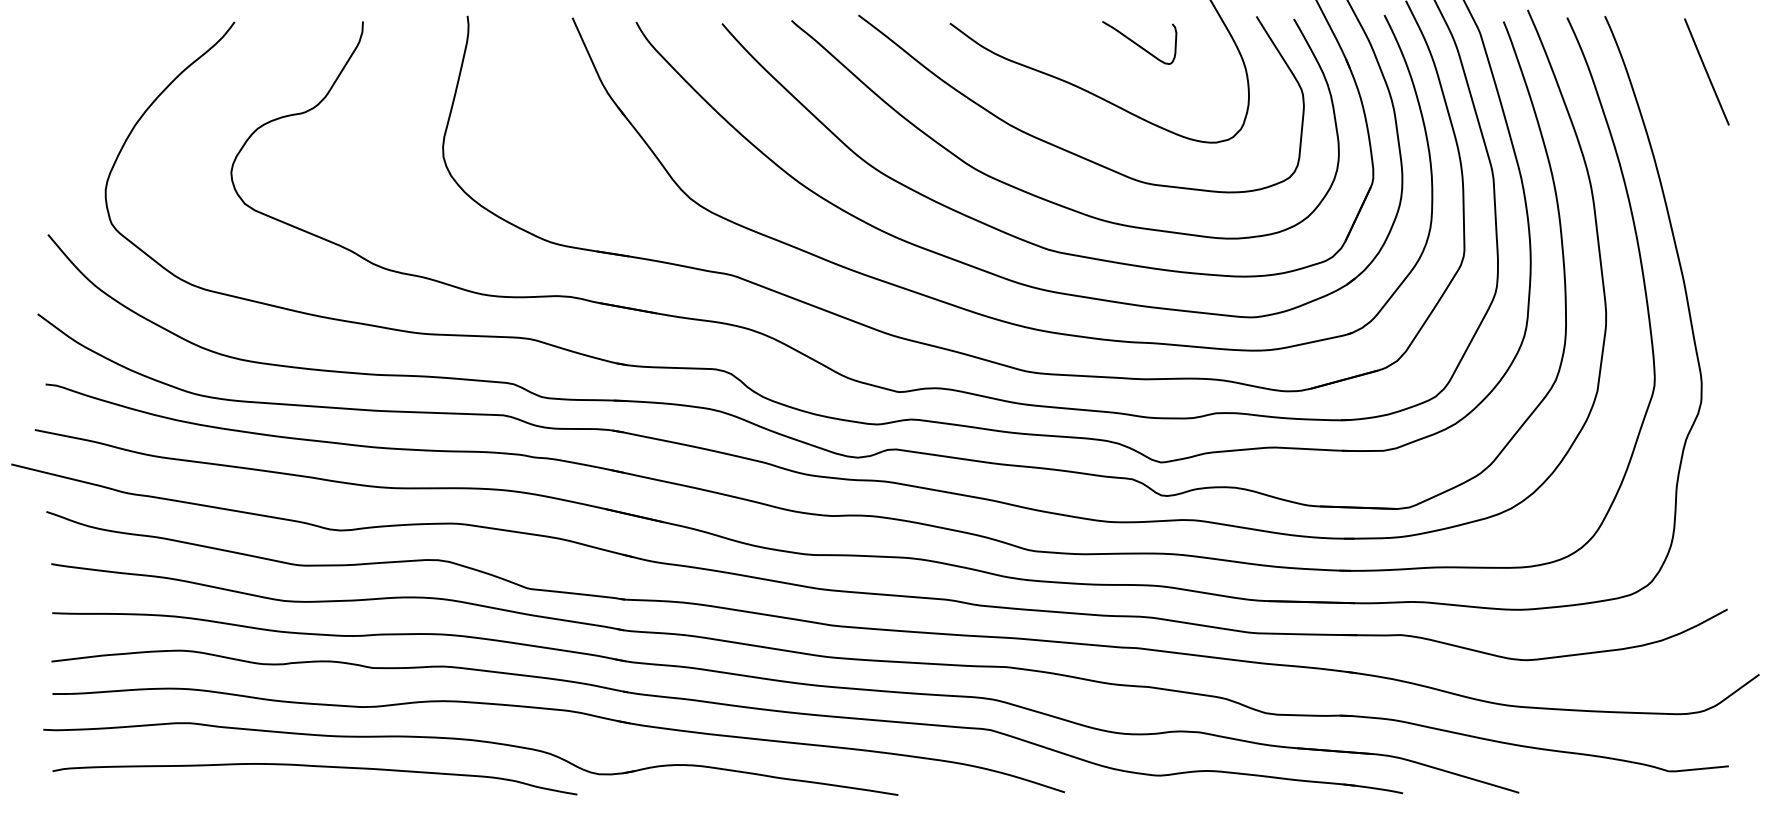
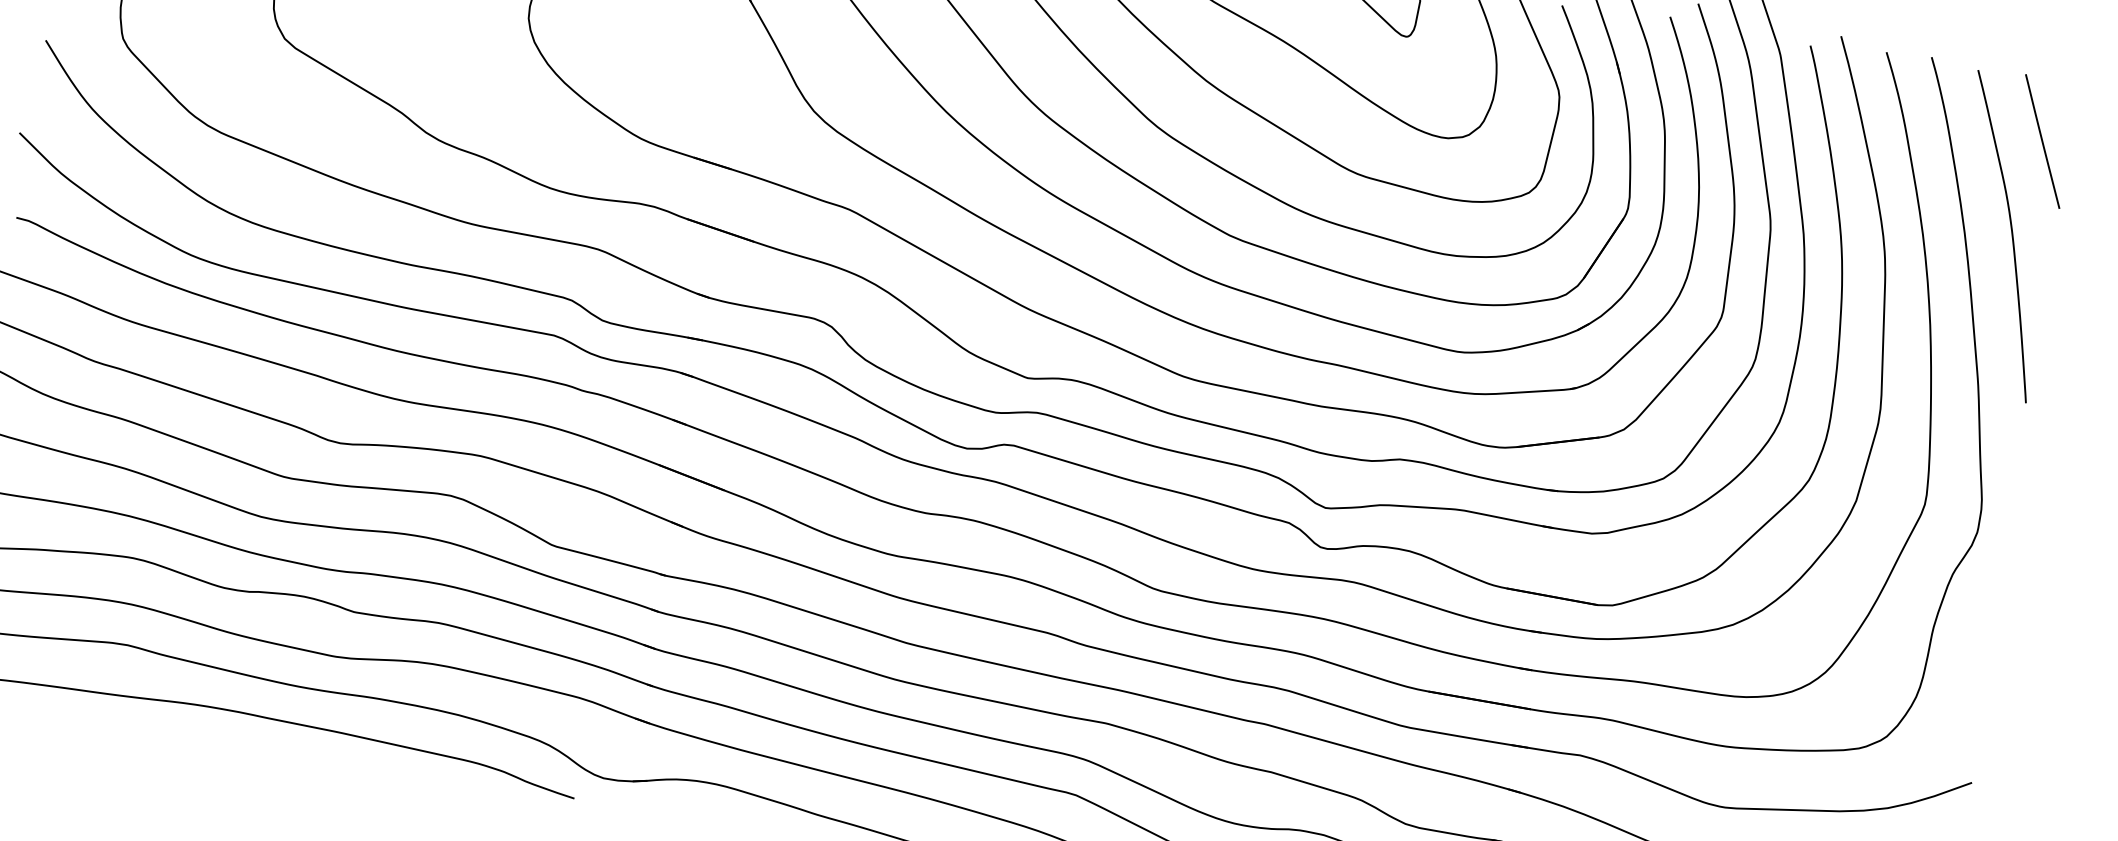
curve: (1692, 153) -> (2011, 235), added

